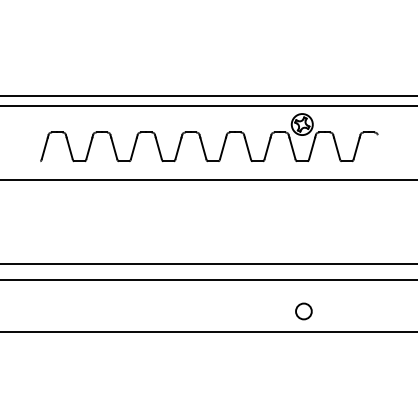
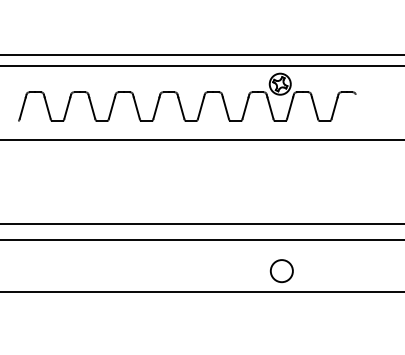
circle: (303, 311) -> (281, 271), size x1.4

